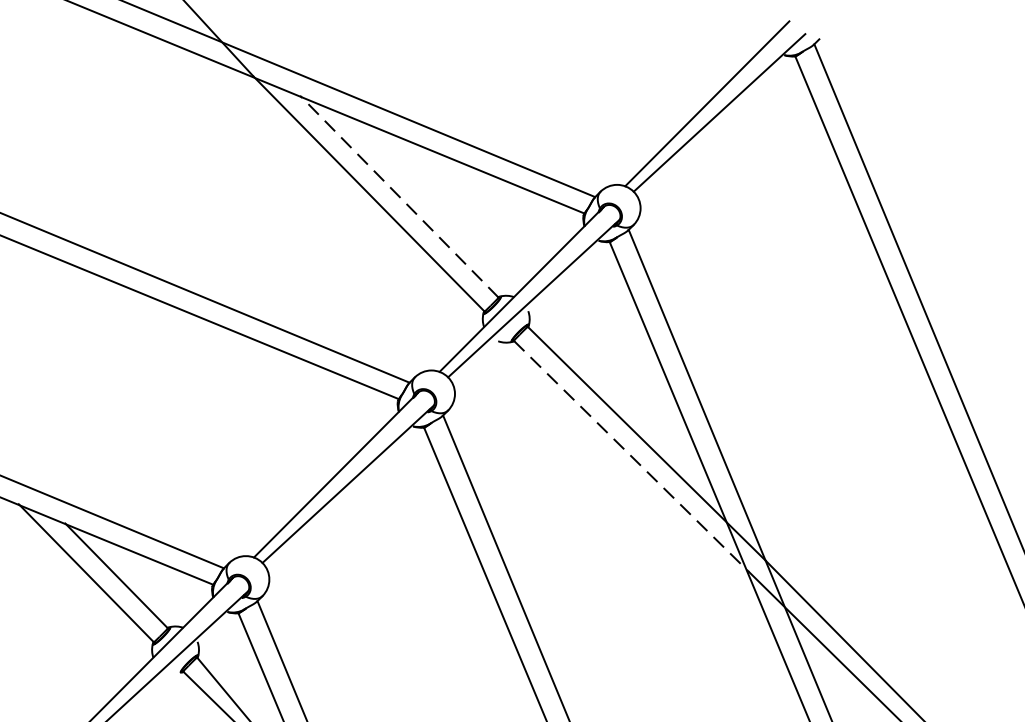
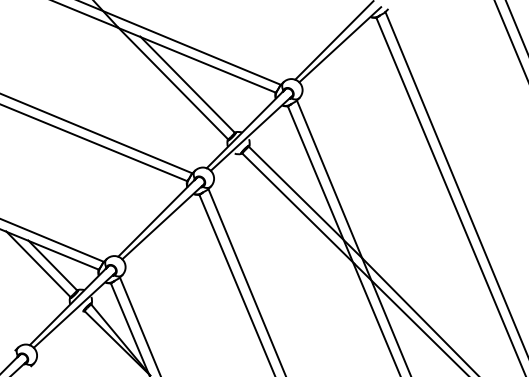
line: (399, 196) -> (187, 84), dashed -> solid
line: (631, 456) -> (298, 208), dashed -> solid

